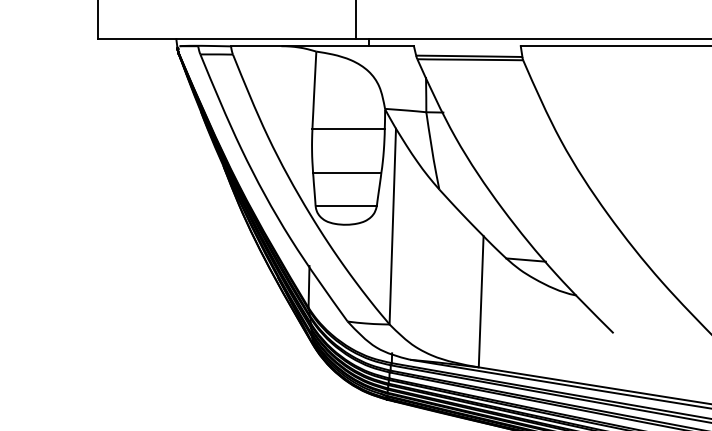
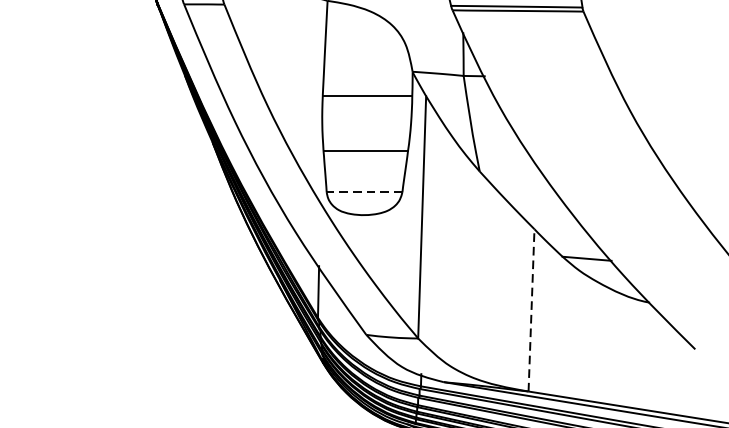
line: (346, 206) -> (364, 192), solid -> dashed
line: (481, 301) -> (531, 310), solid -> dashed

